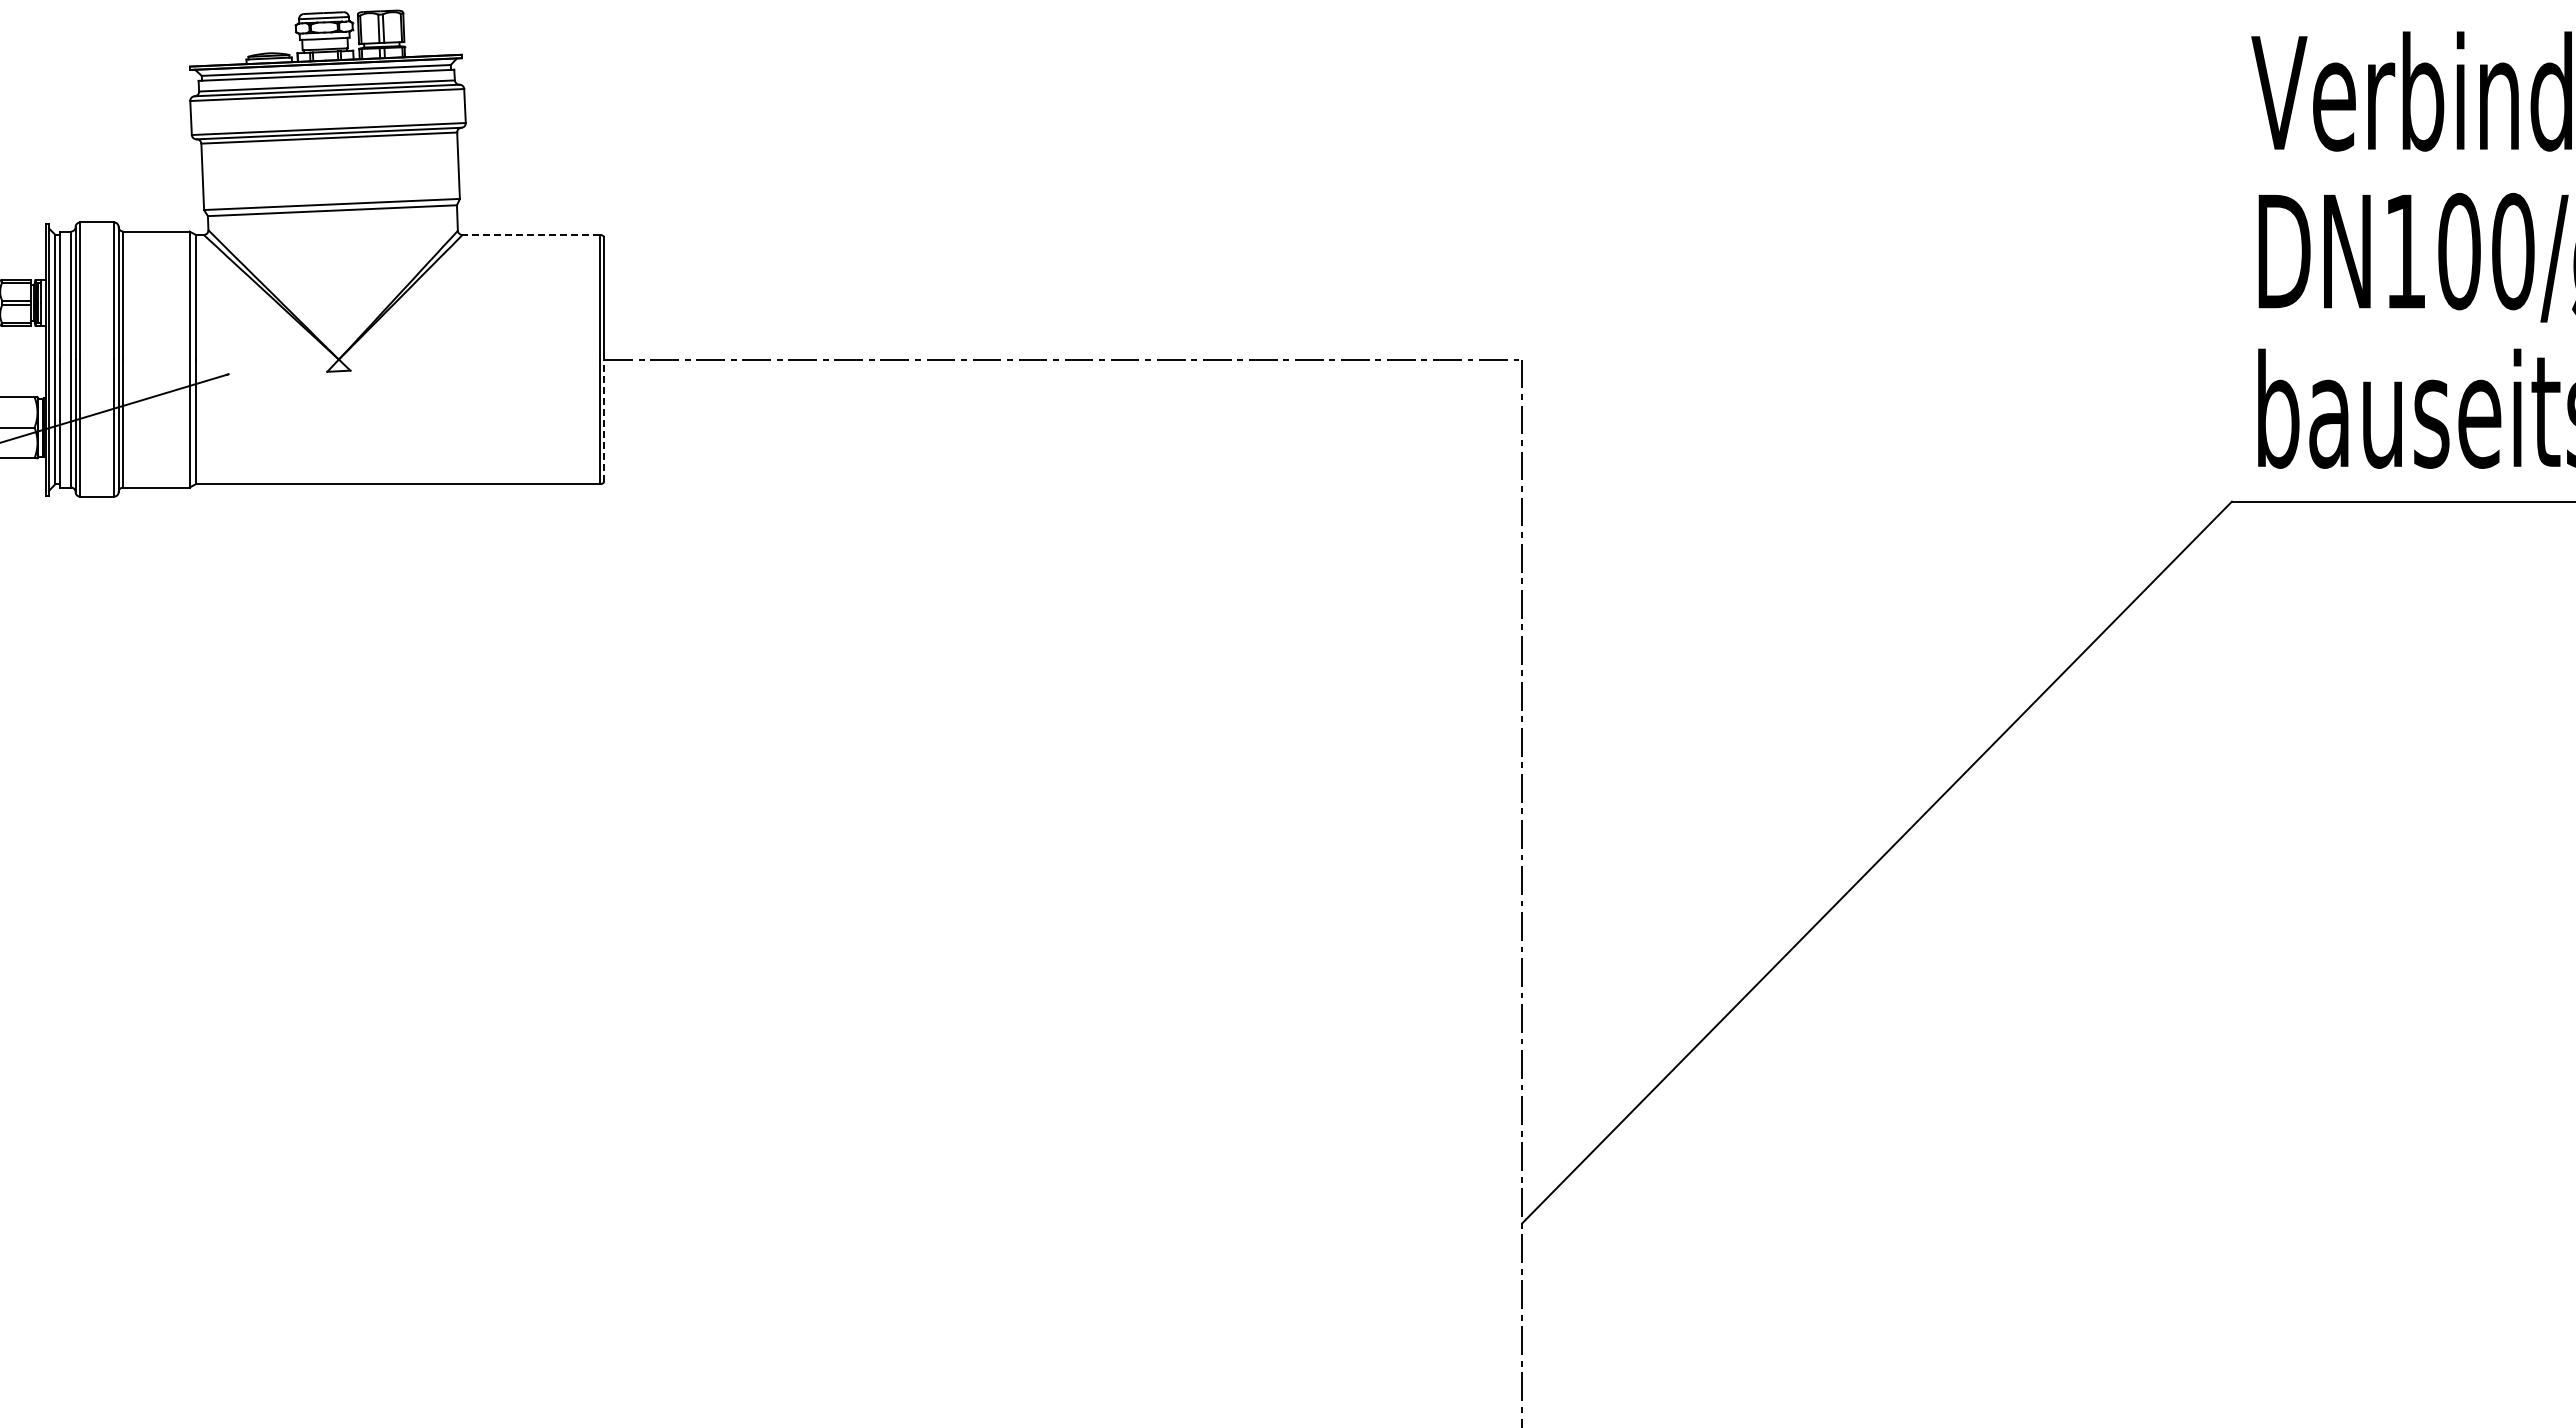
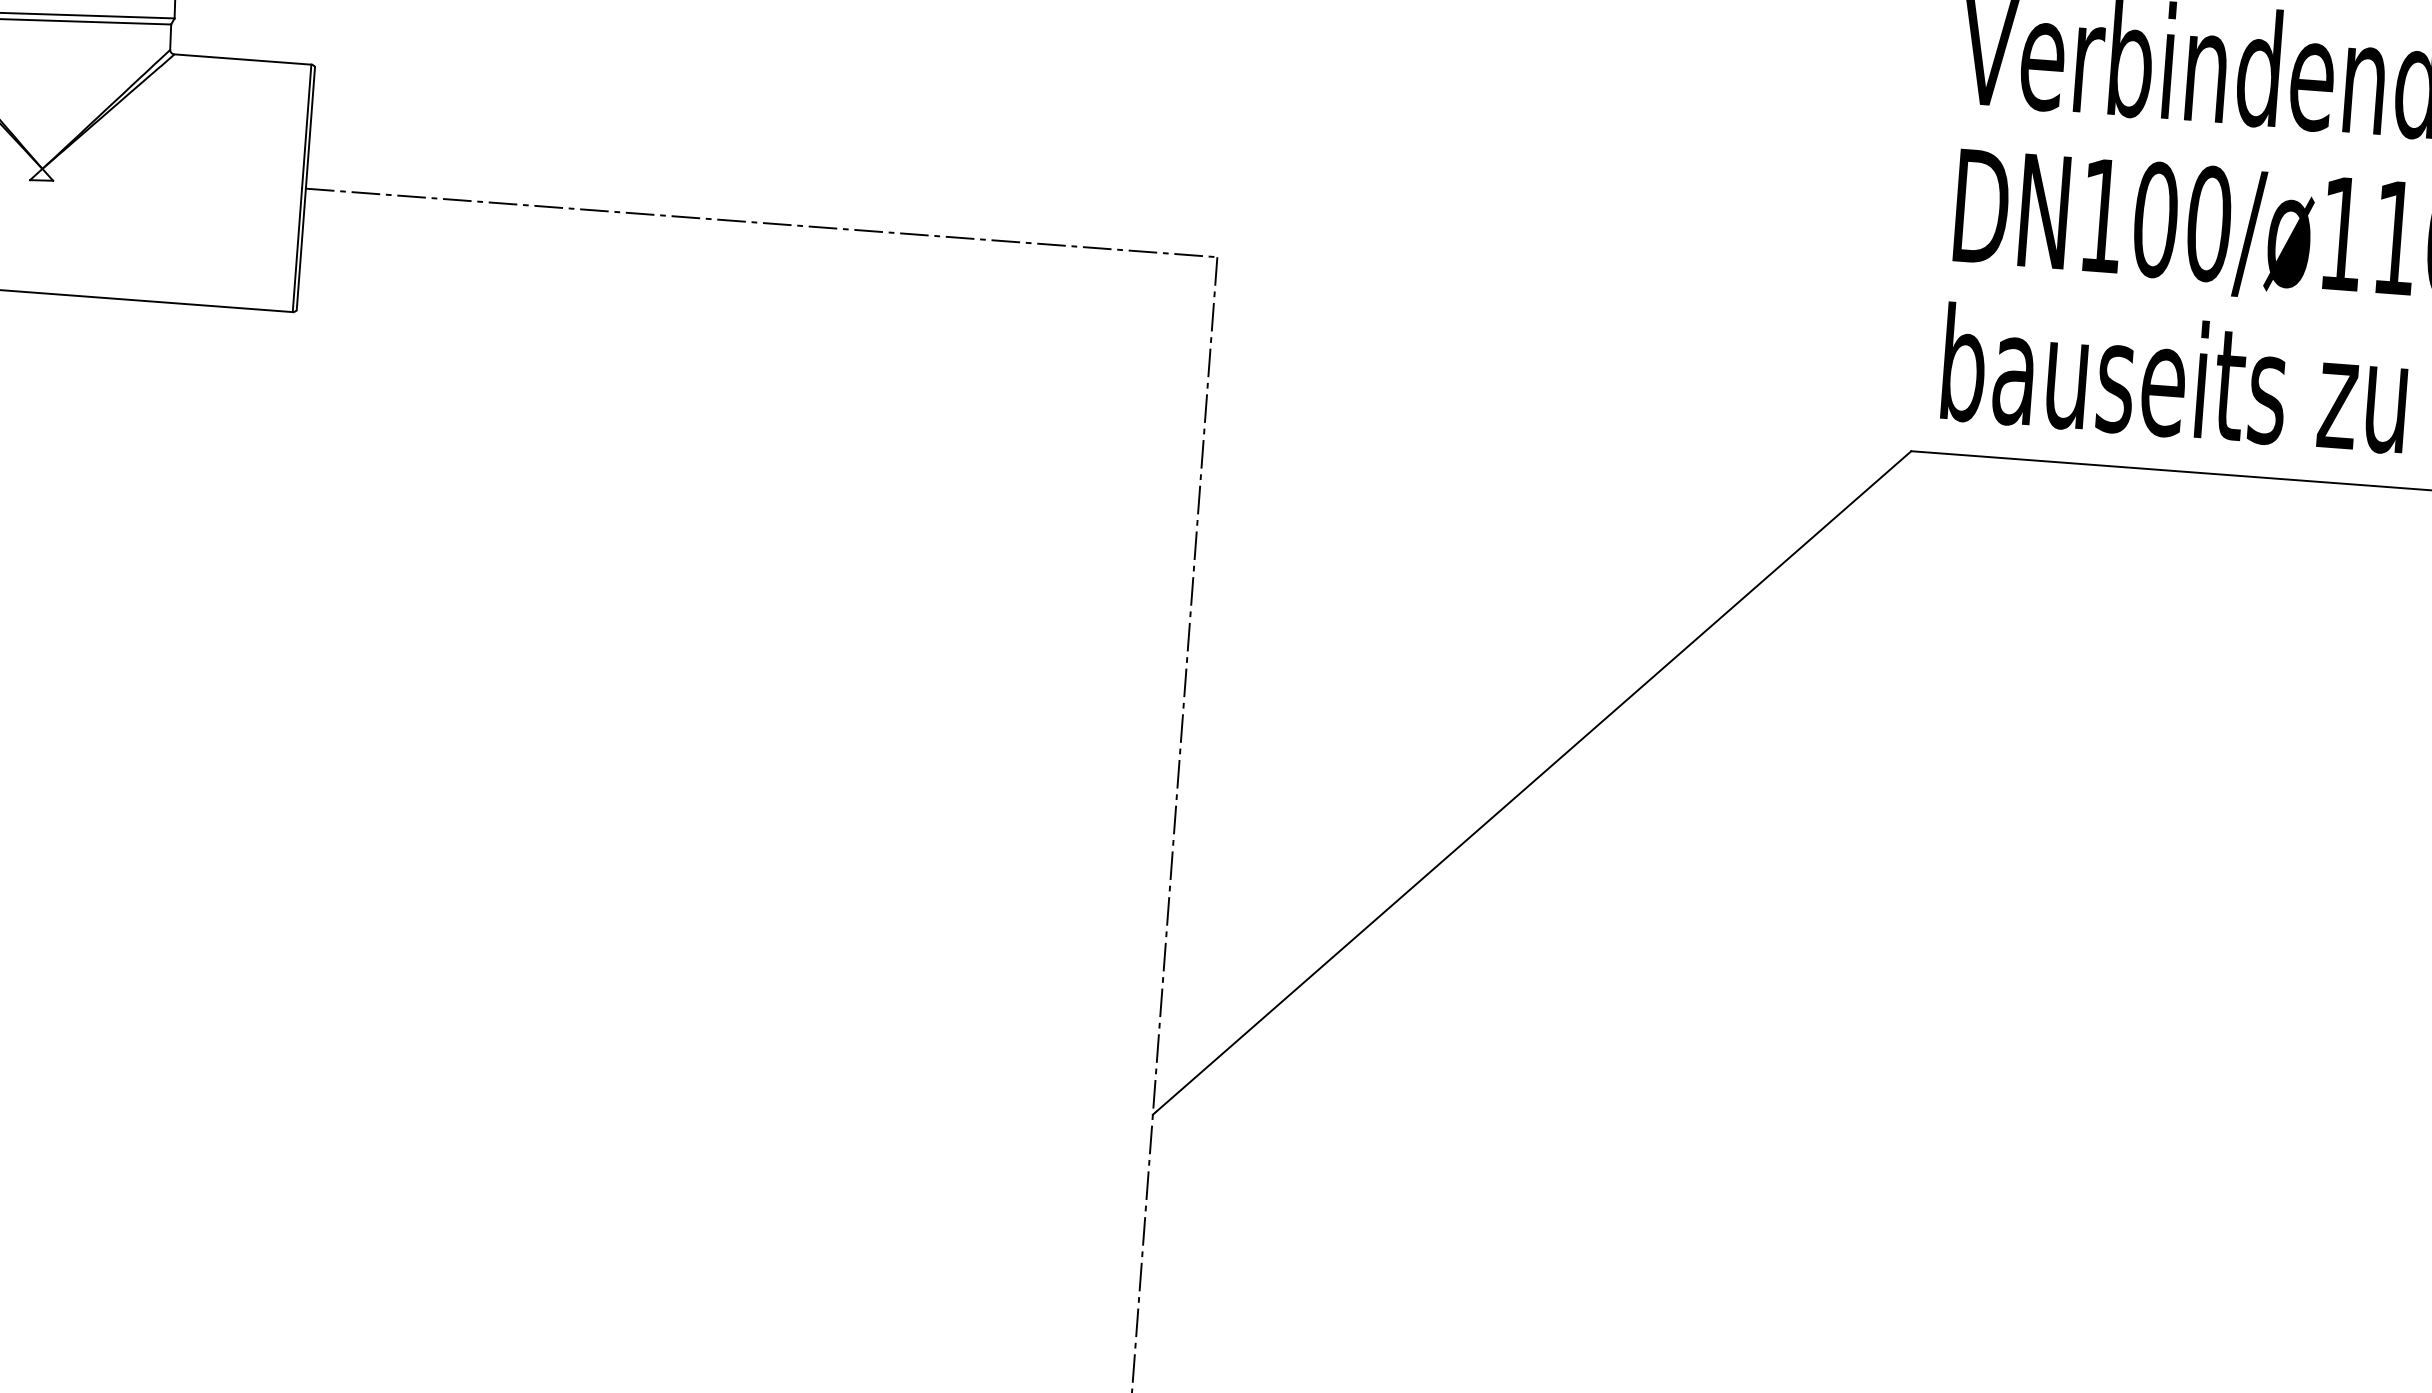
line: (531, 234) -> (243, 59), dashed -> solid
line: (604, 420) -> (301, 249), dashed -> solid

